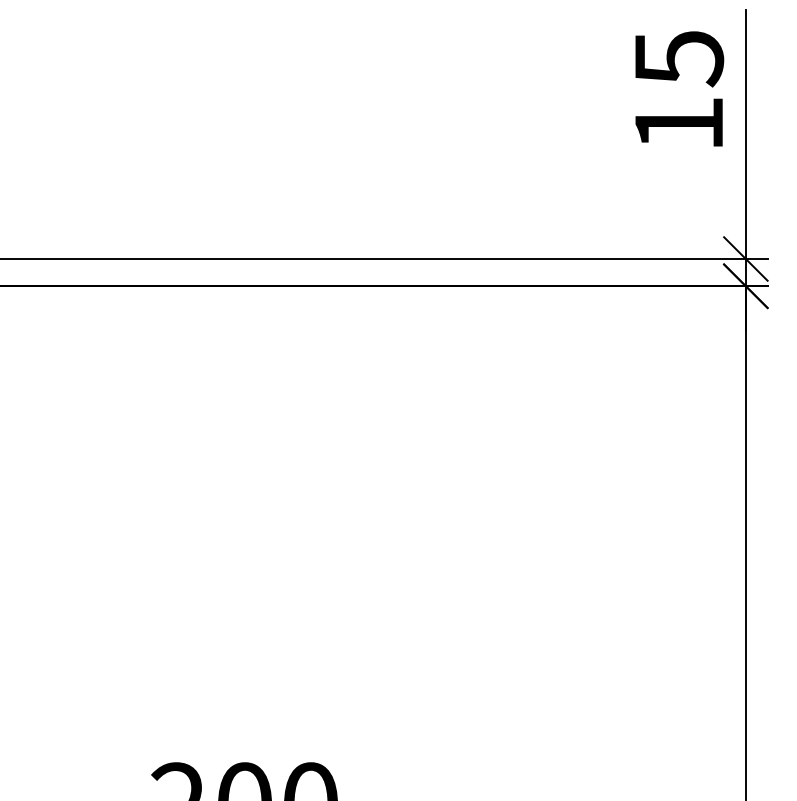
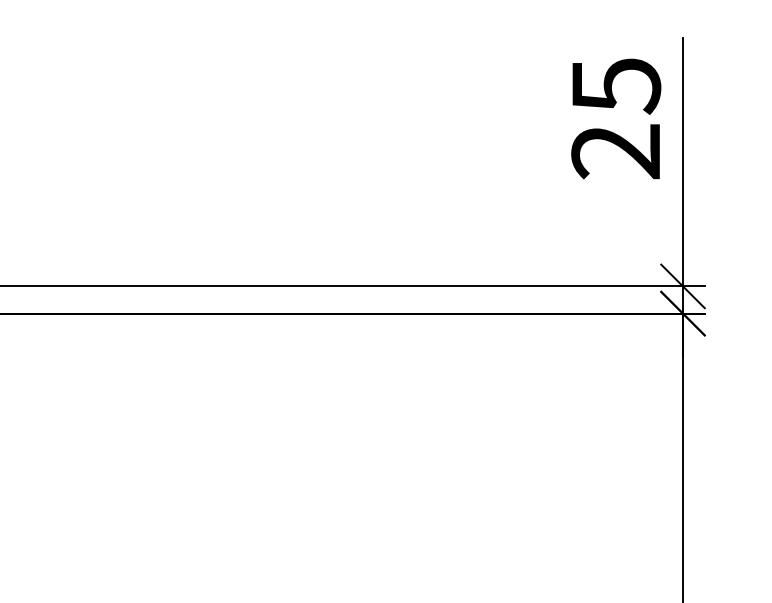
text: (678, 124) -> (615, 151), 15 -> 25

